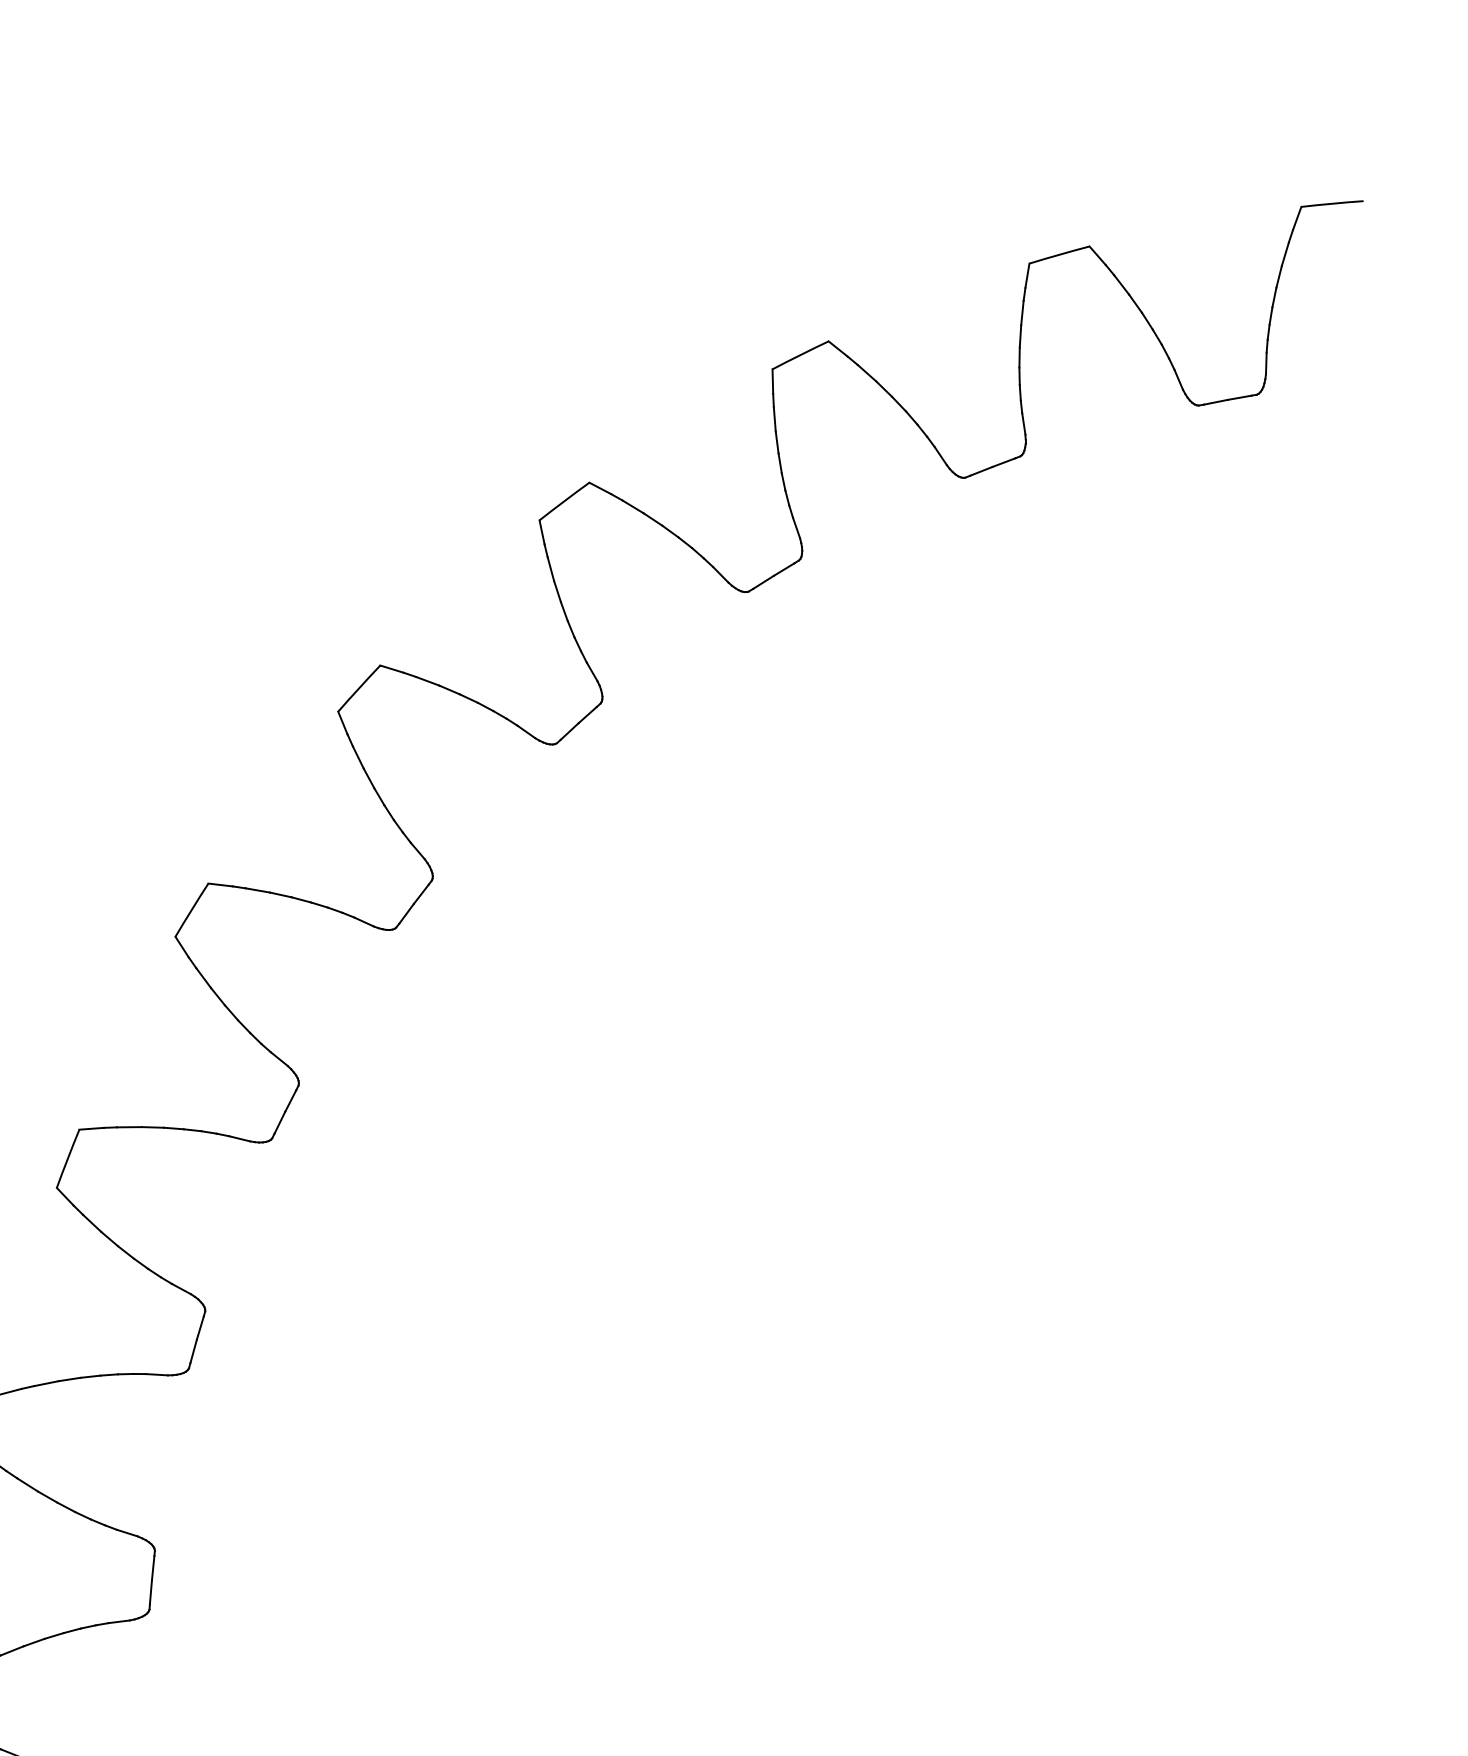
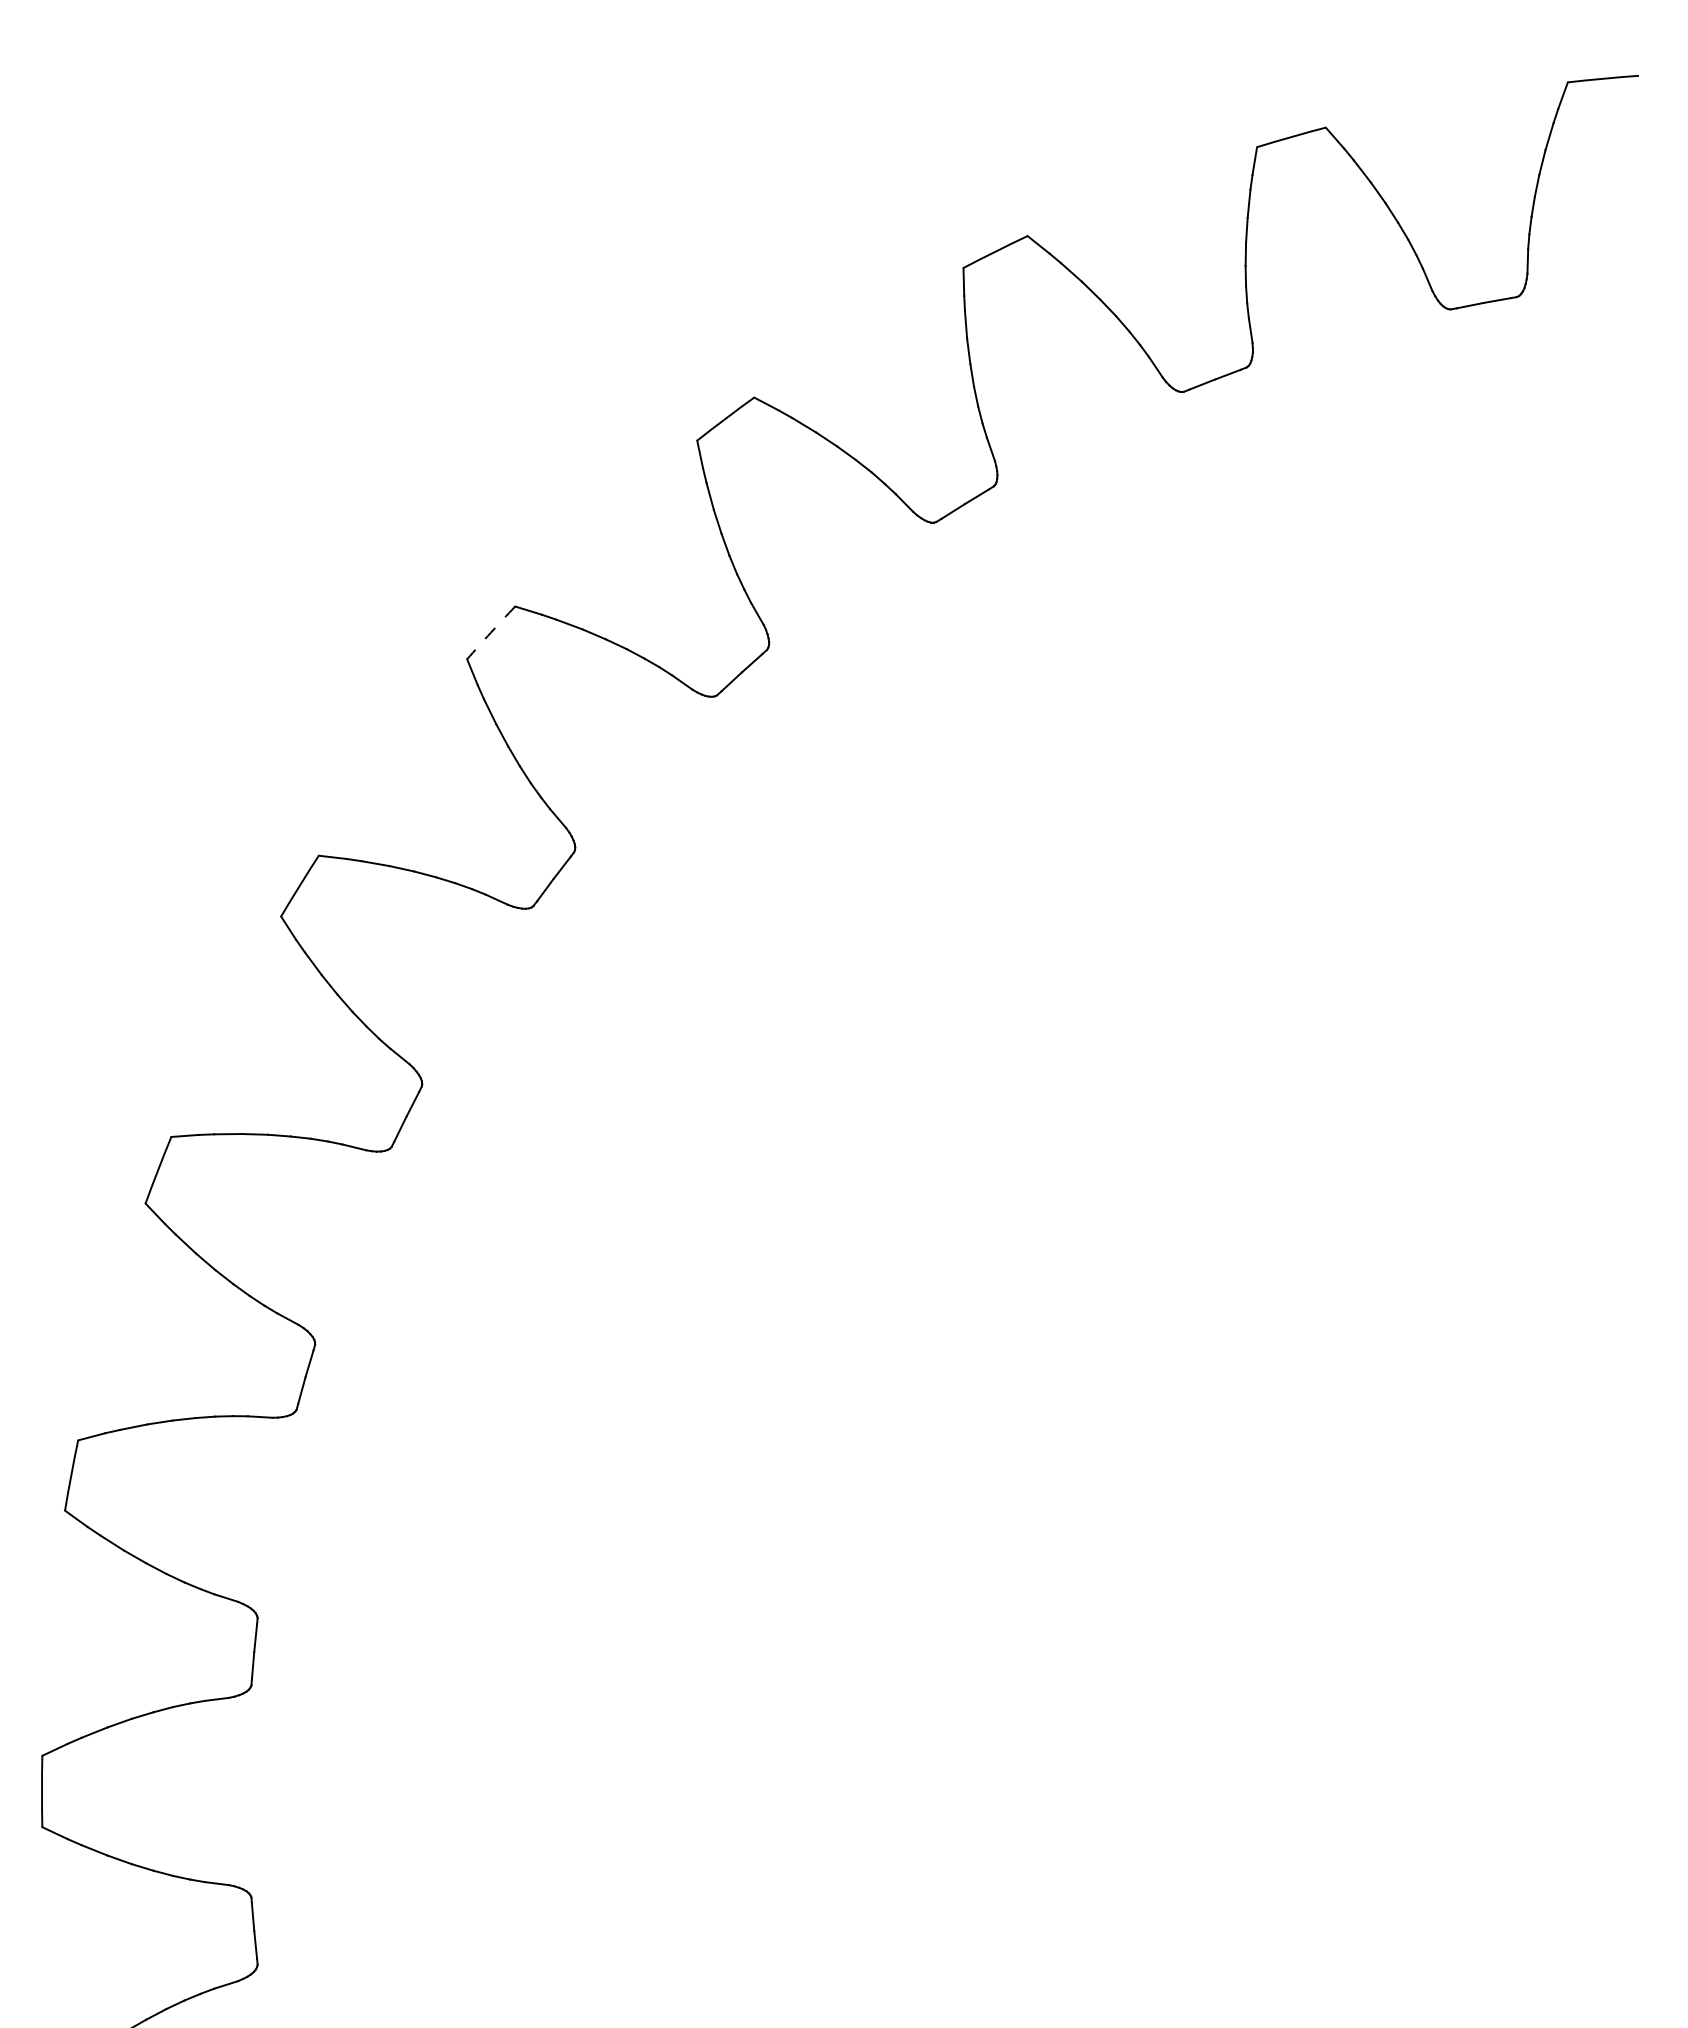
arc: (358, 688) -> (490, 632), solid -> dashed

